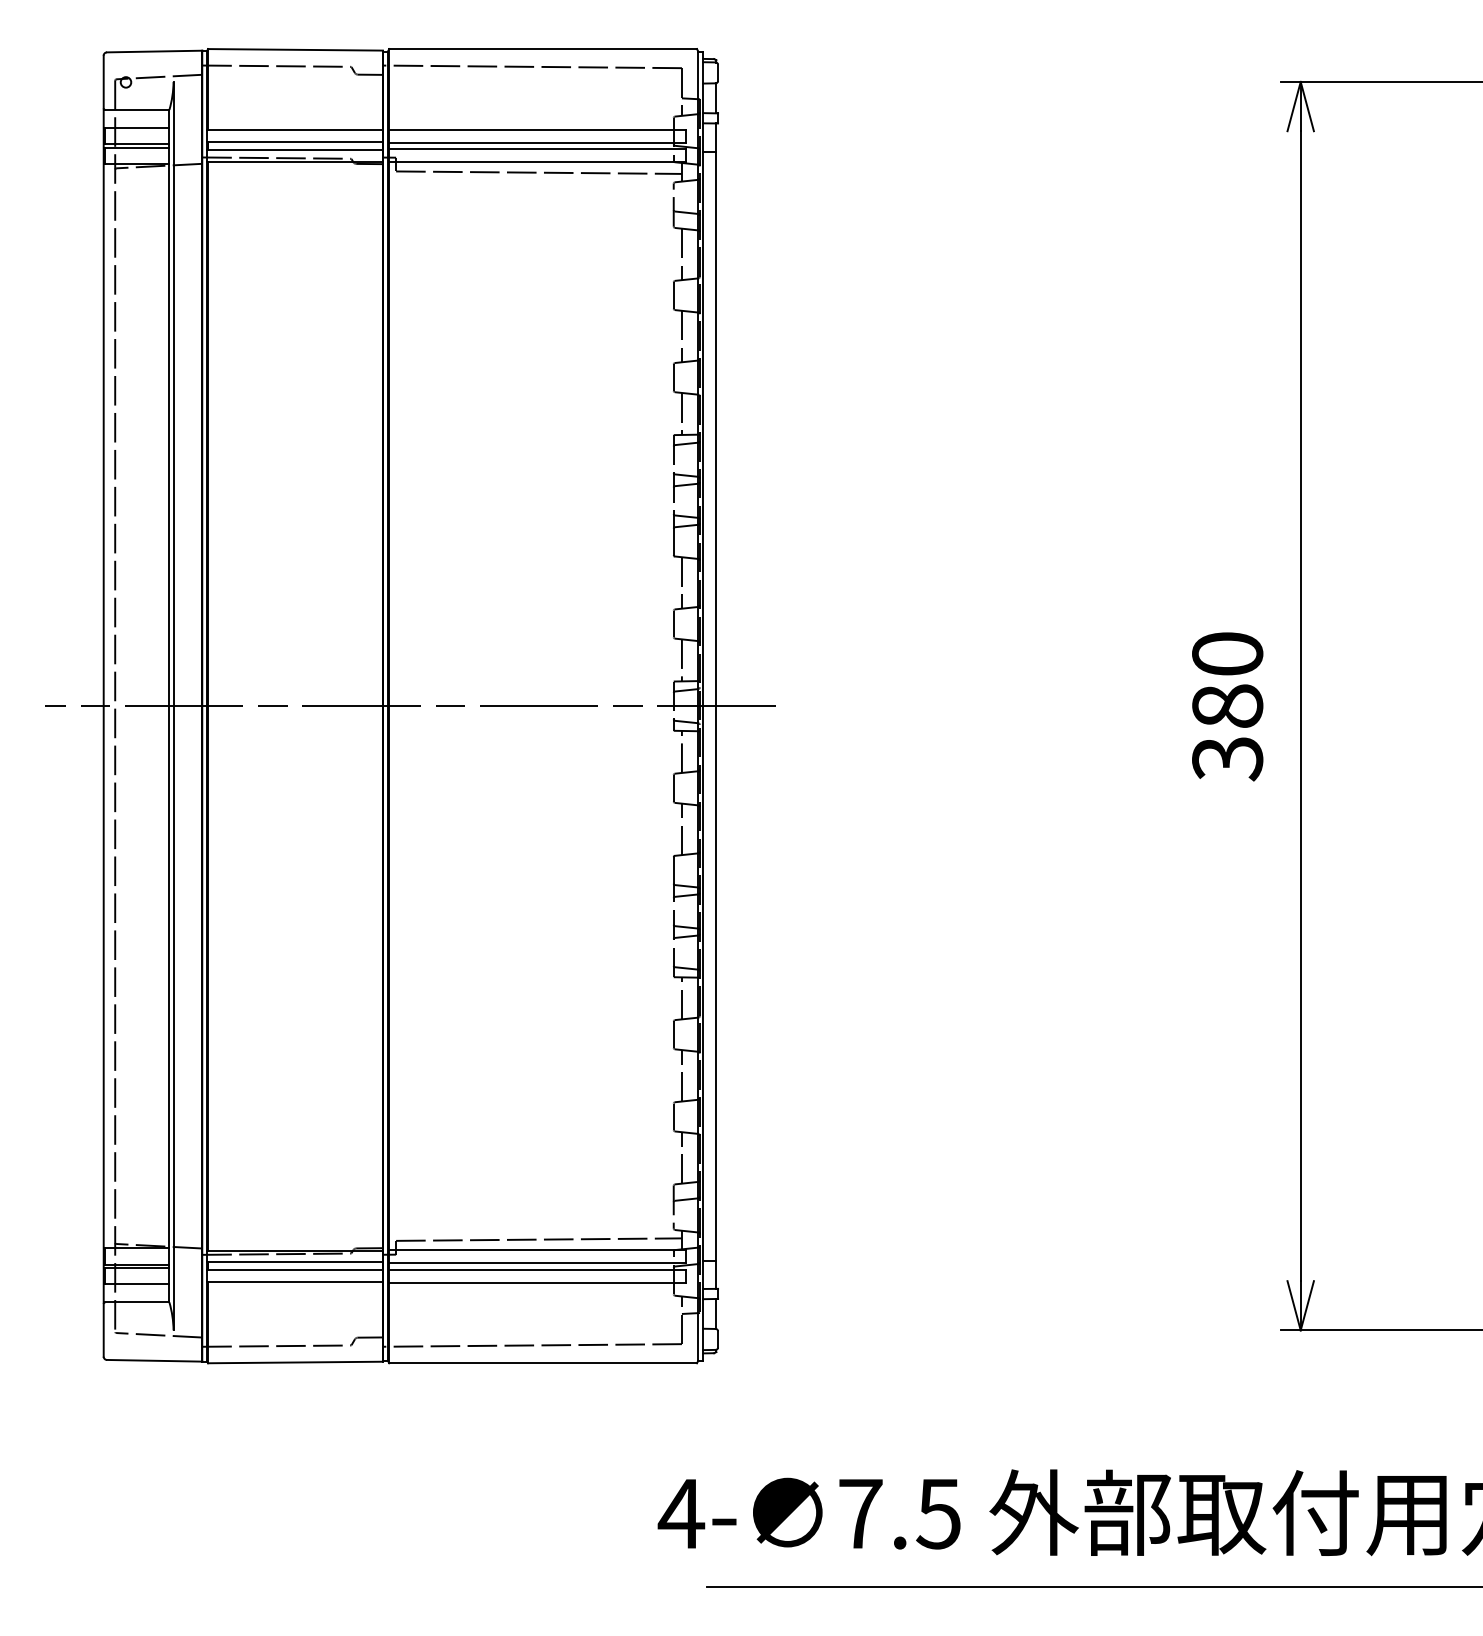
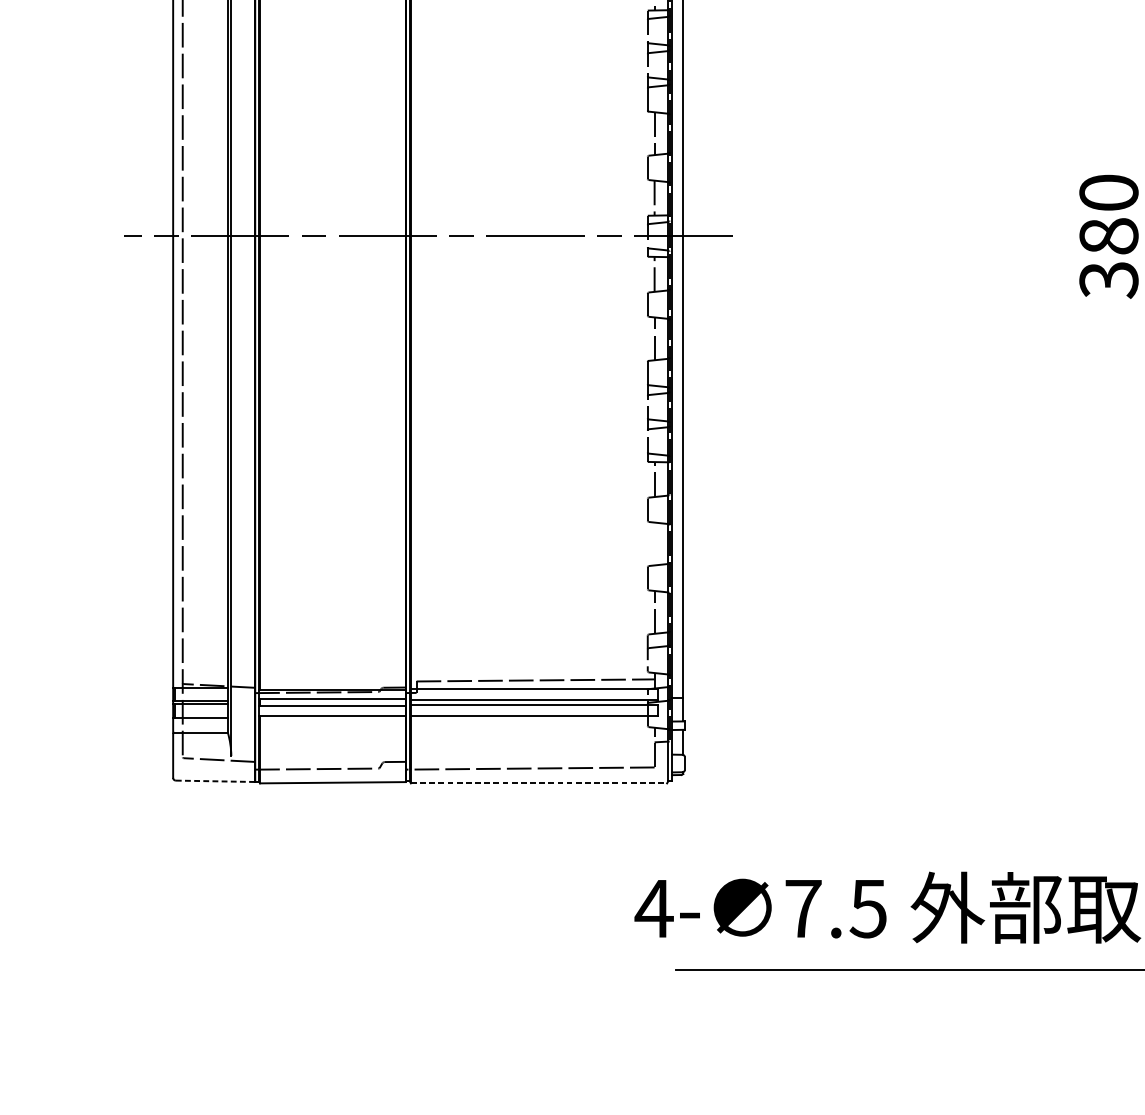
line: (681, 1075) -> (654, 543), removed
line: (154, 1360) -> (215, 781), solid -> dashed
line: (543, 1363) -> (539, 783), solid -> dashed

